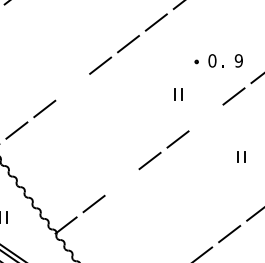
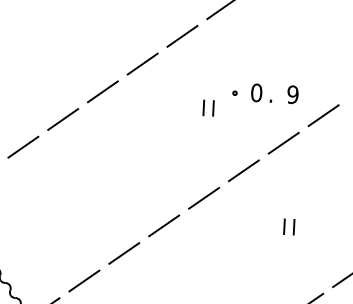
line: (72, 87) -> (62, 119), added
part: (178, 94) -> (209, 107), moved
line: (205, 117) -> (243, 170), added
line: (121, 182) -> (123, 253), added

